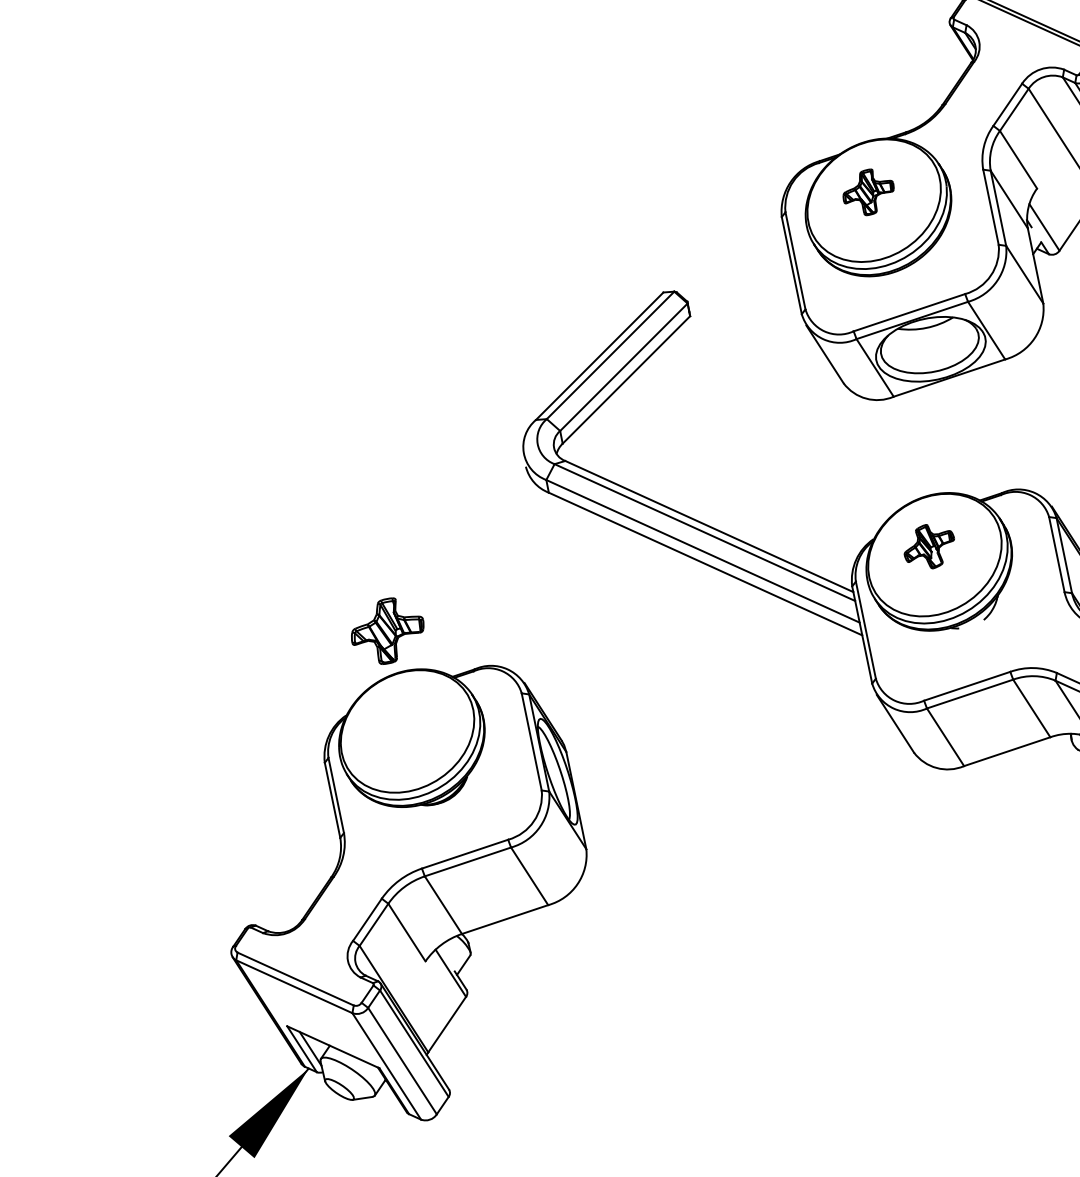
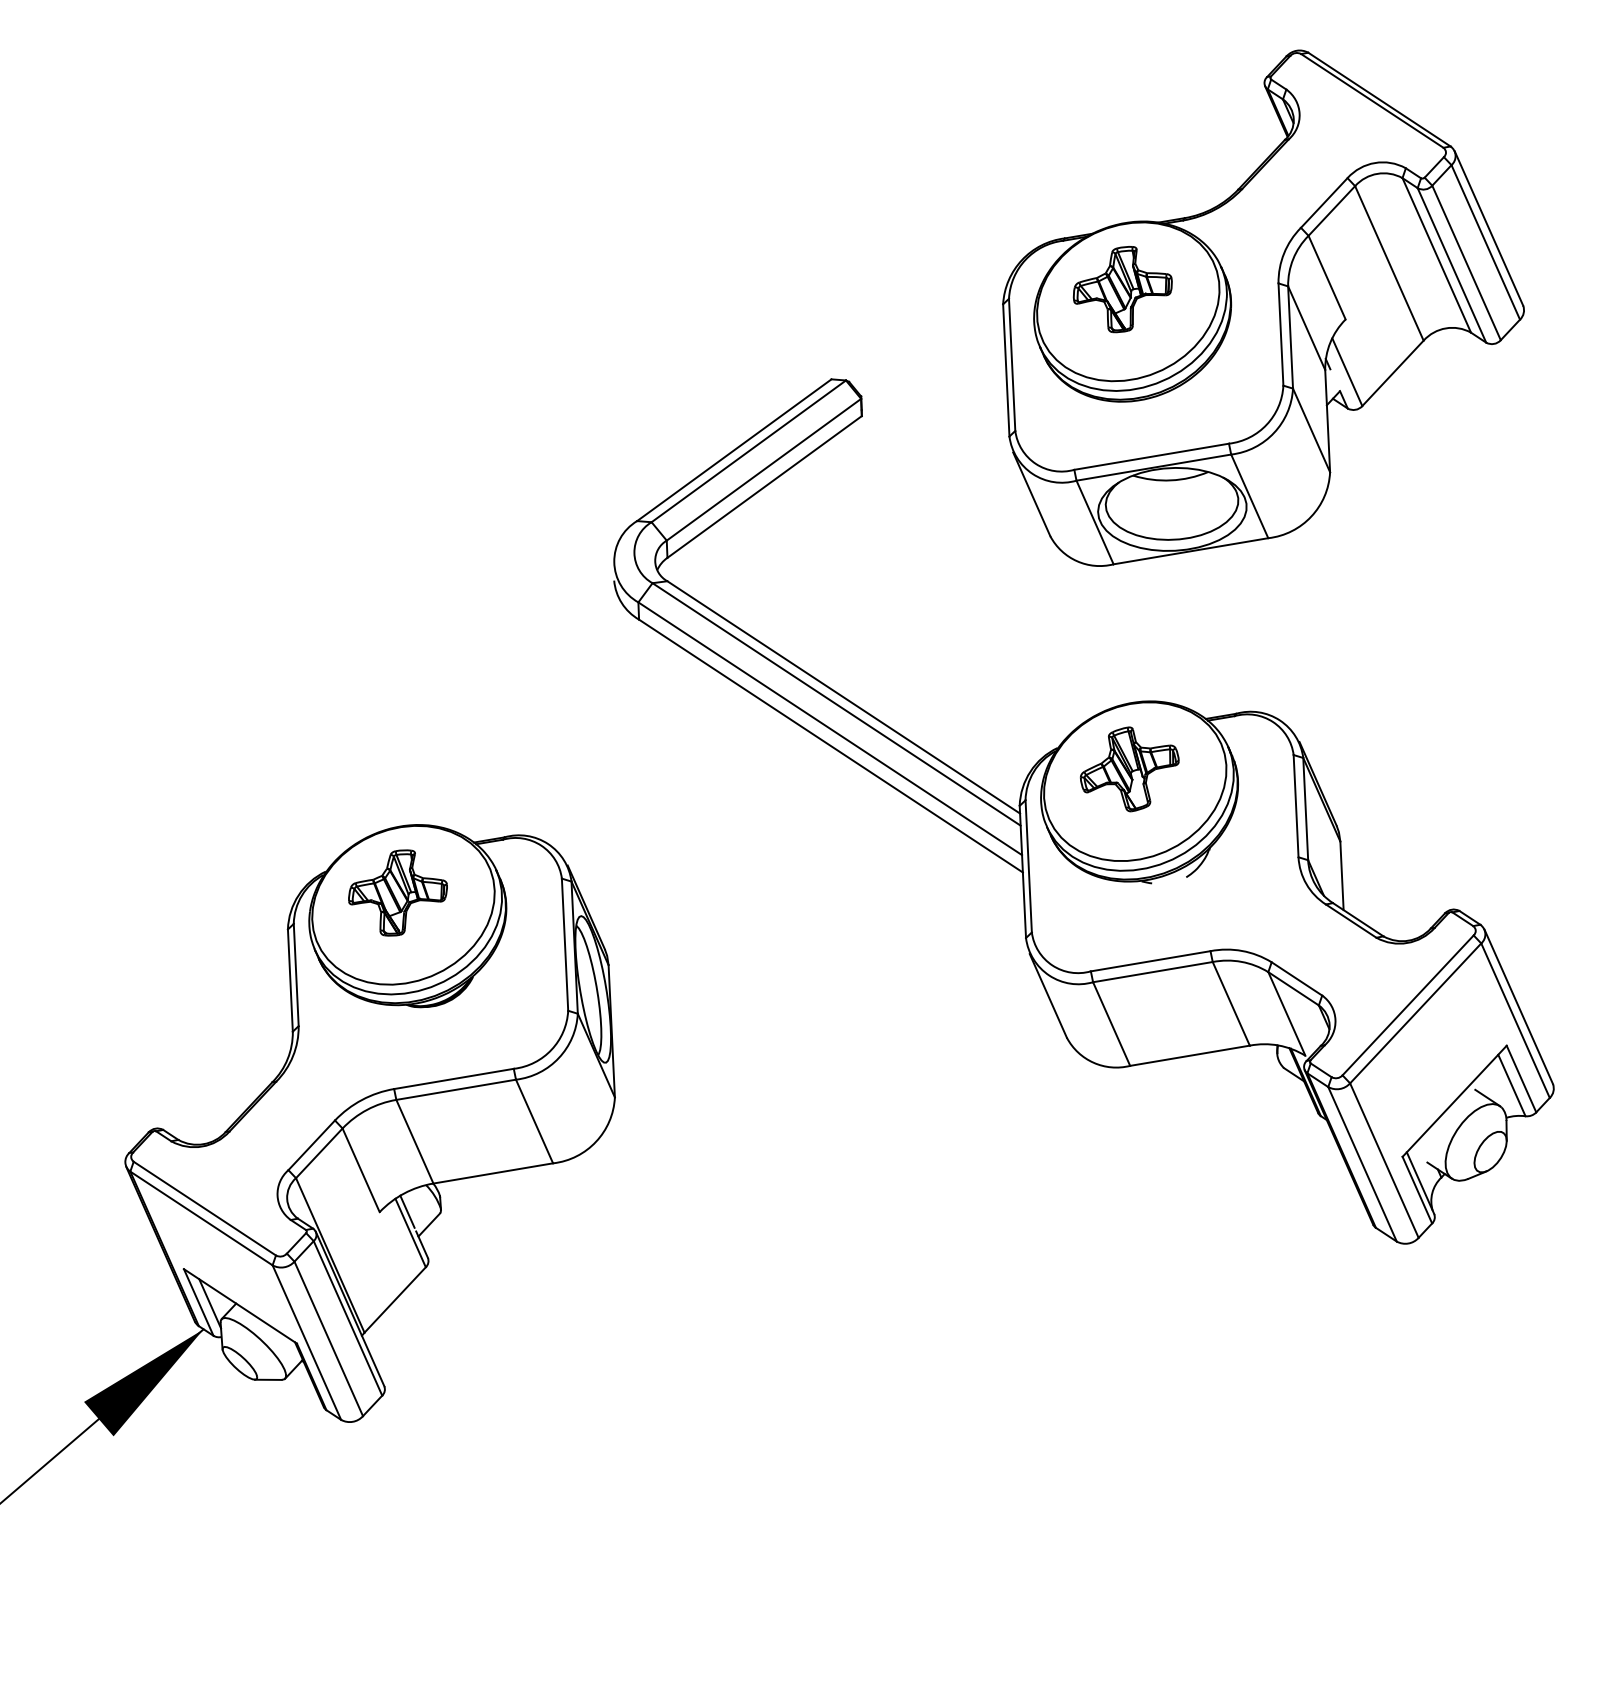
part: (868, 192) -> (1122, 289), size x1.43
part: (929, 546) -> (1129, 769), size x1.43
part: (387, 630) -> (397, 892), moved
line: (446, 957) -> (407, 1211), added

